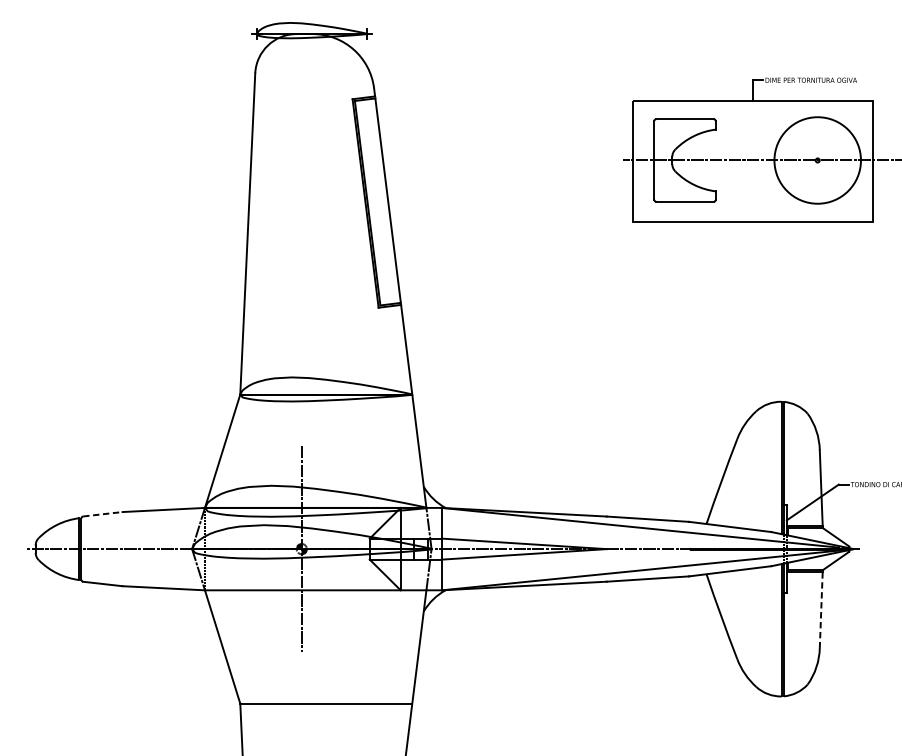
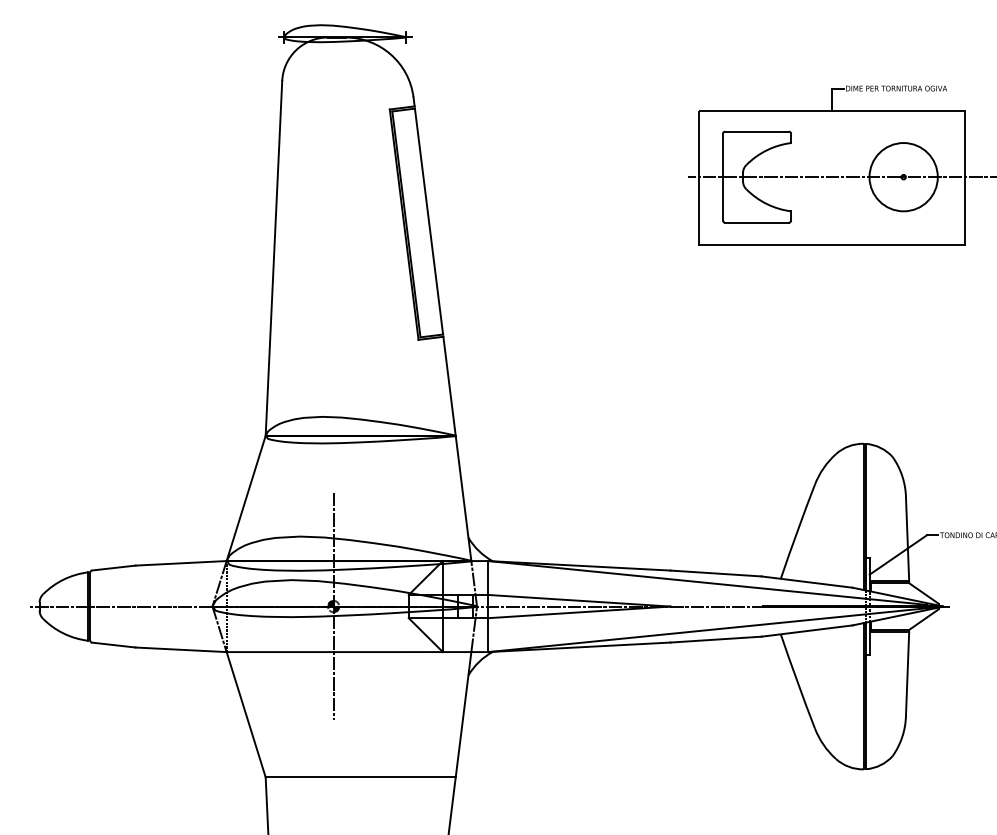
circle: (817, 160) -> (903, 177), size x0.71
line: (102, 514) -> (113, 568), dashed -> solid
line: (821, 609) -> (907, 673), dashed -> solid

